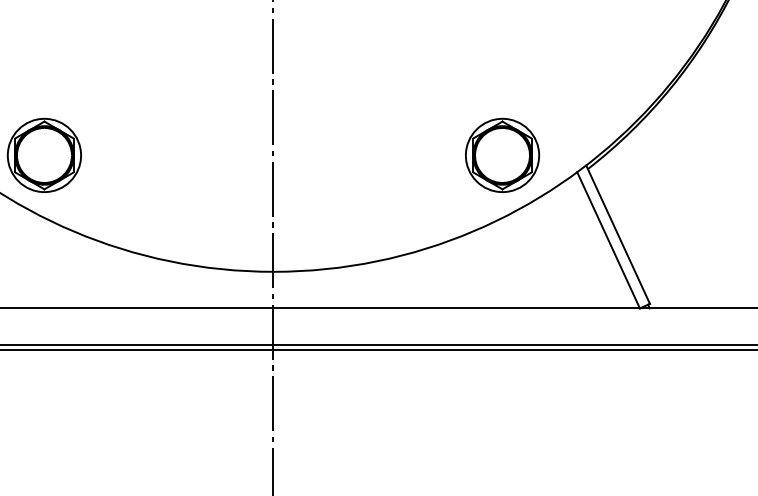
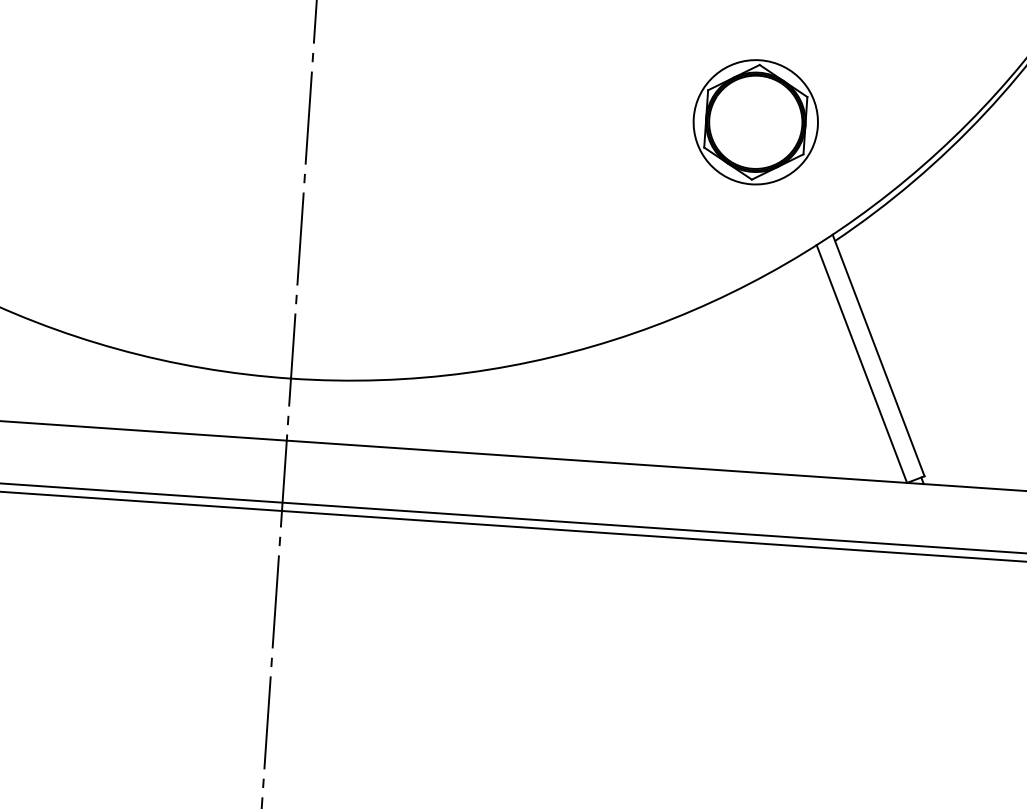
part: (502, 154) -> (755, 120), moved

